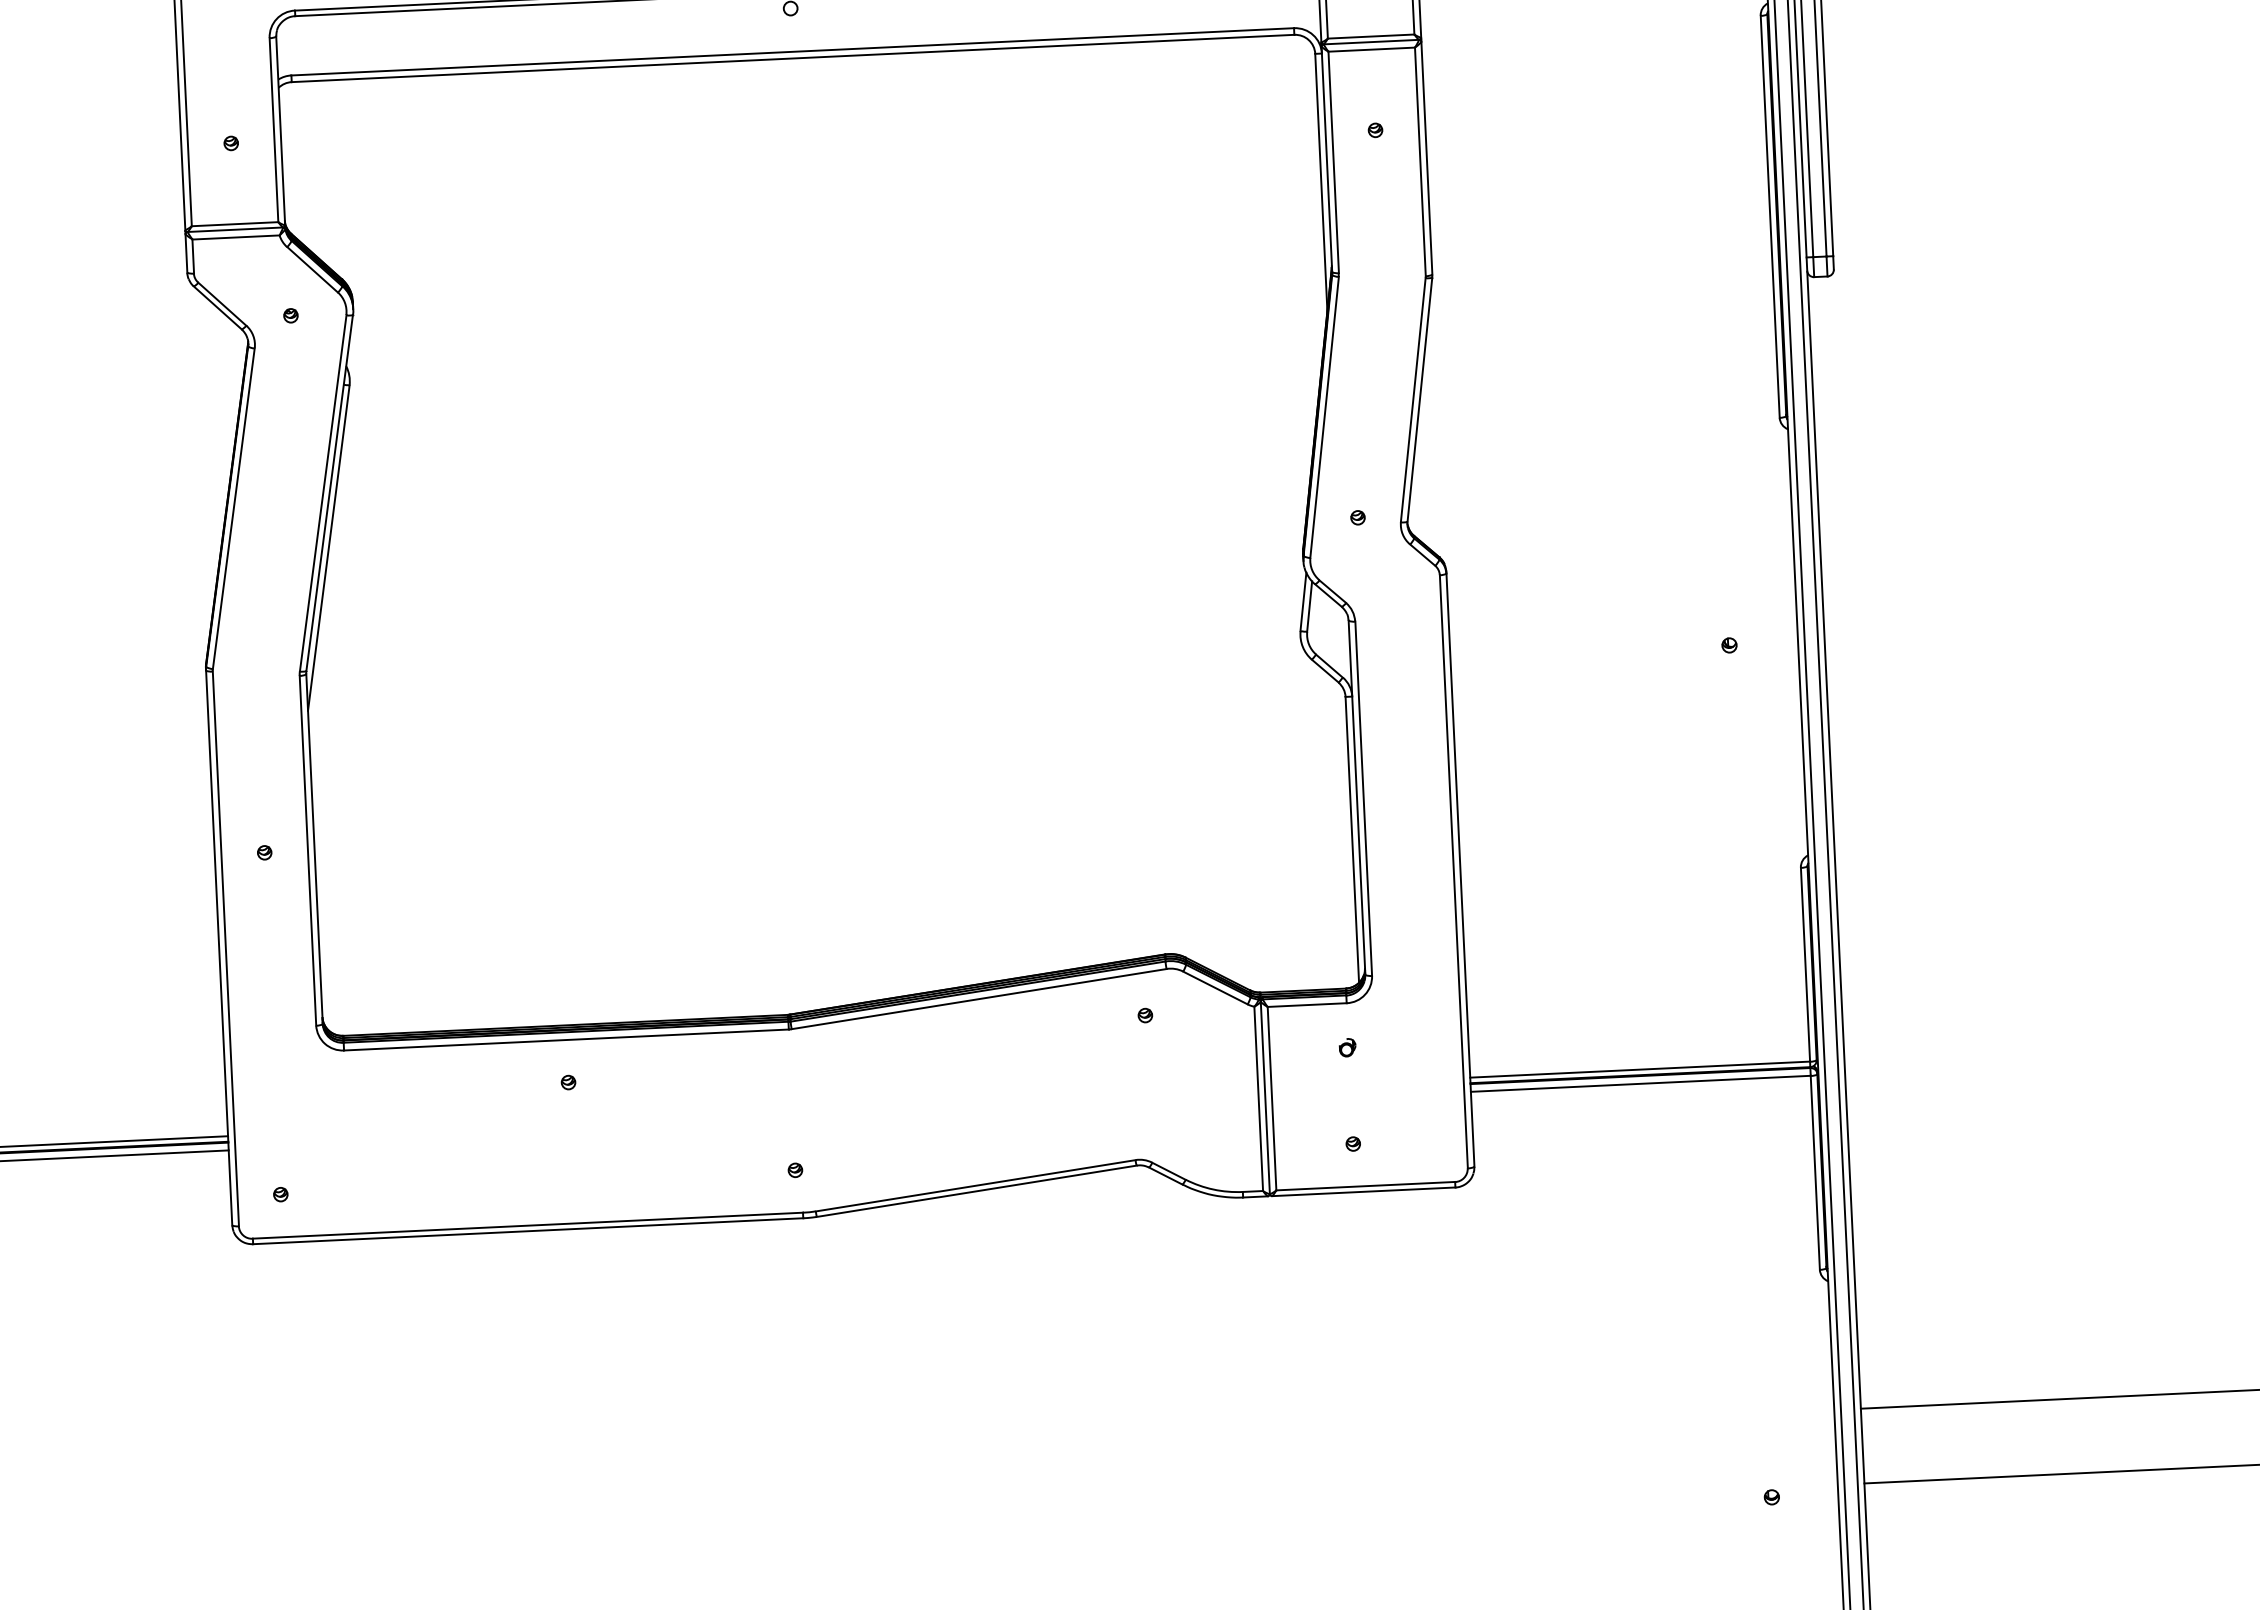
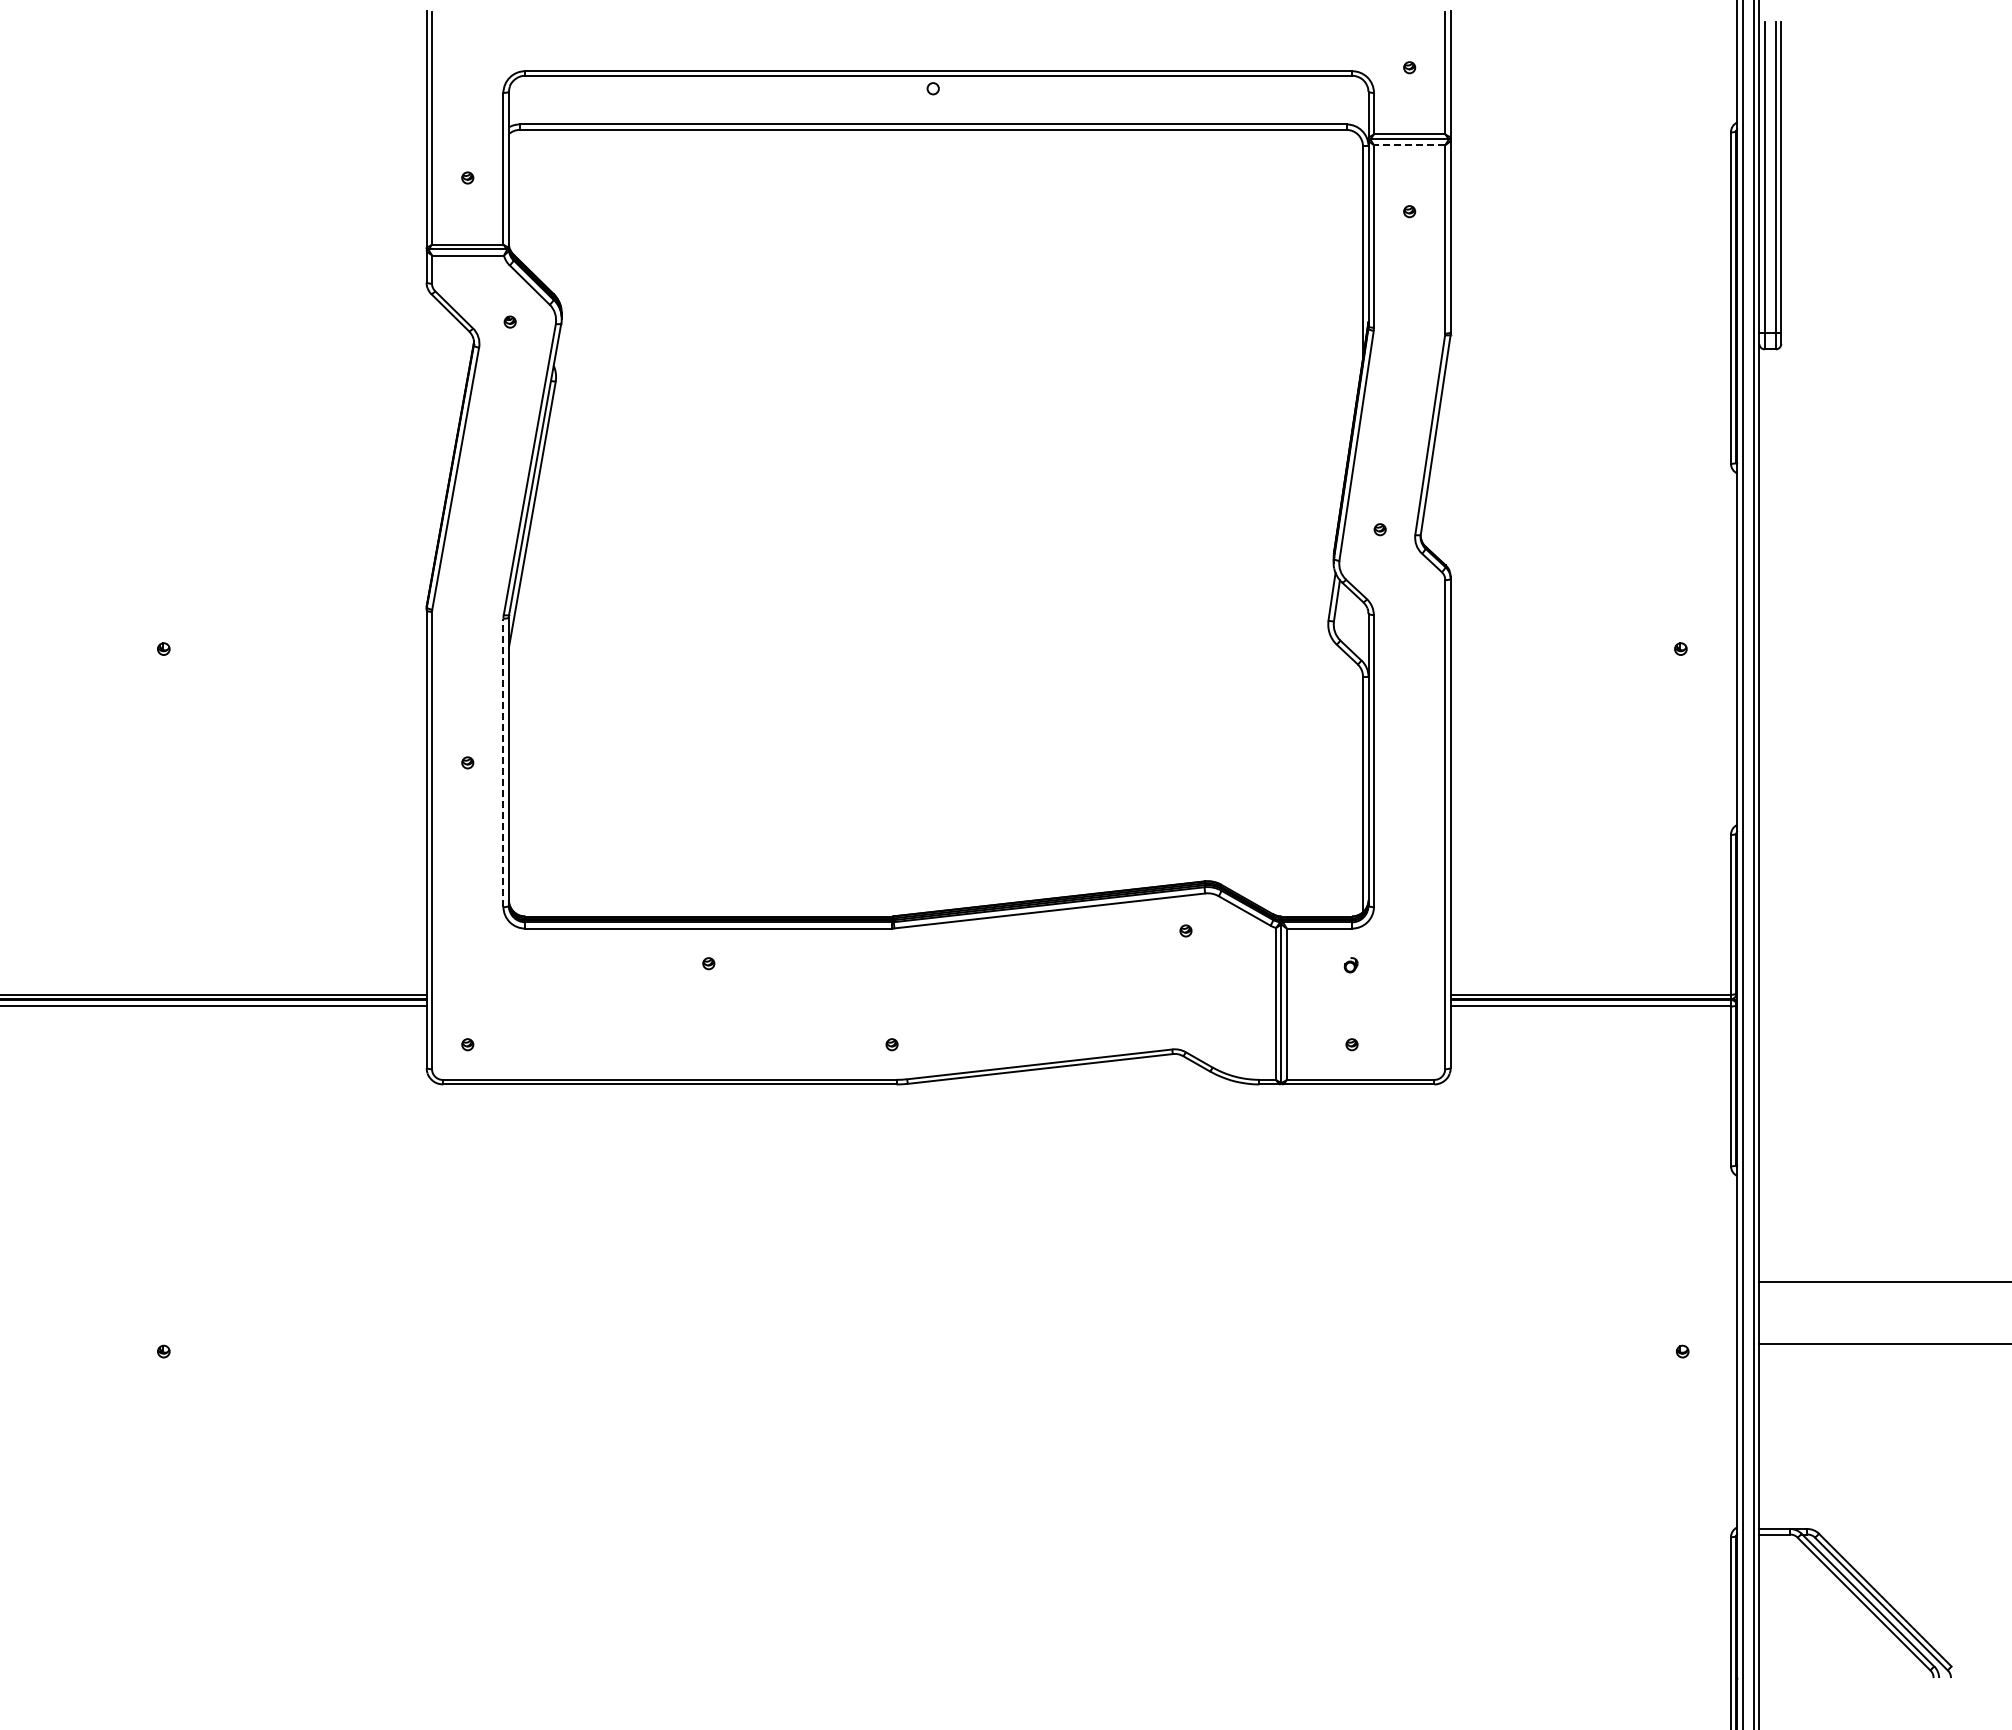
line: (1371, 50) -> (1409, 145), solid -> dashed
line: (308, 850) -> (503, 762), solid -> dashed

